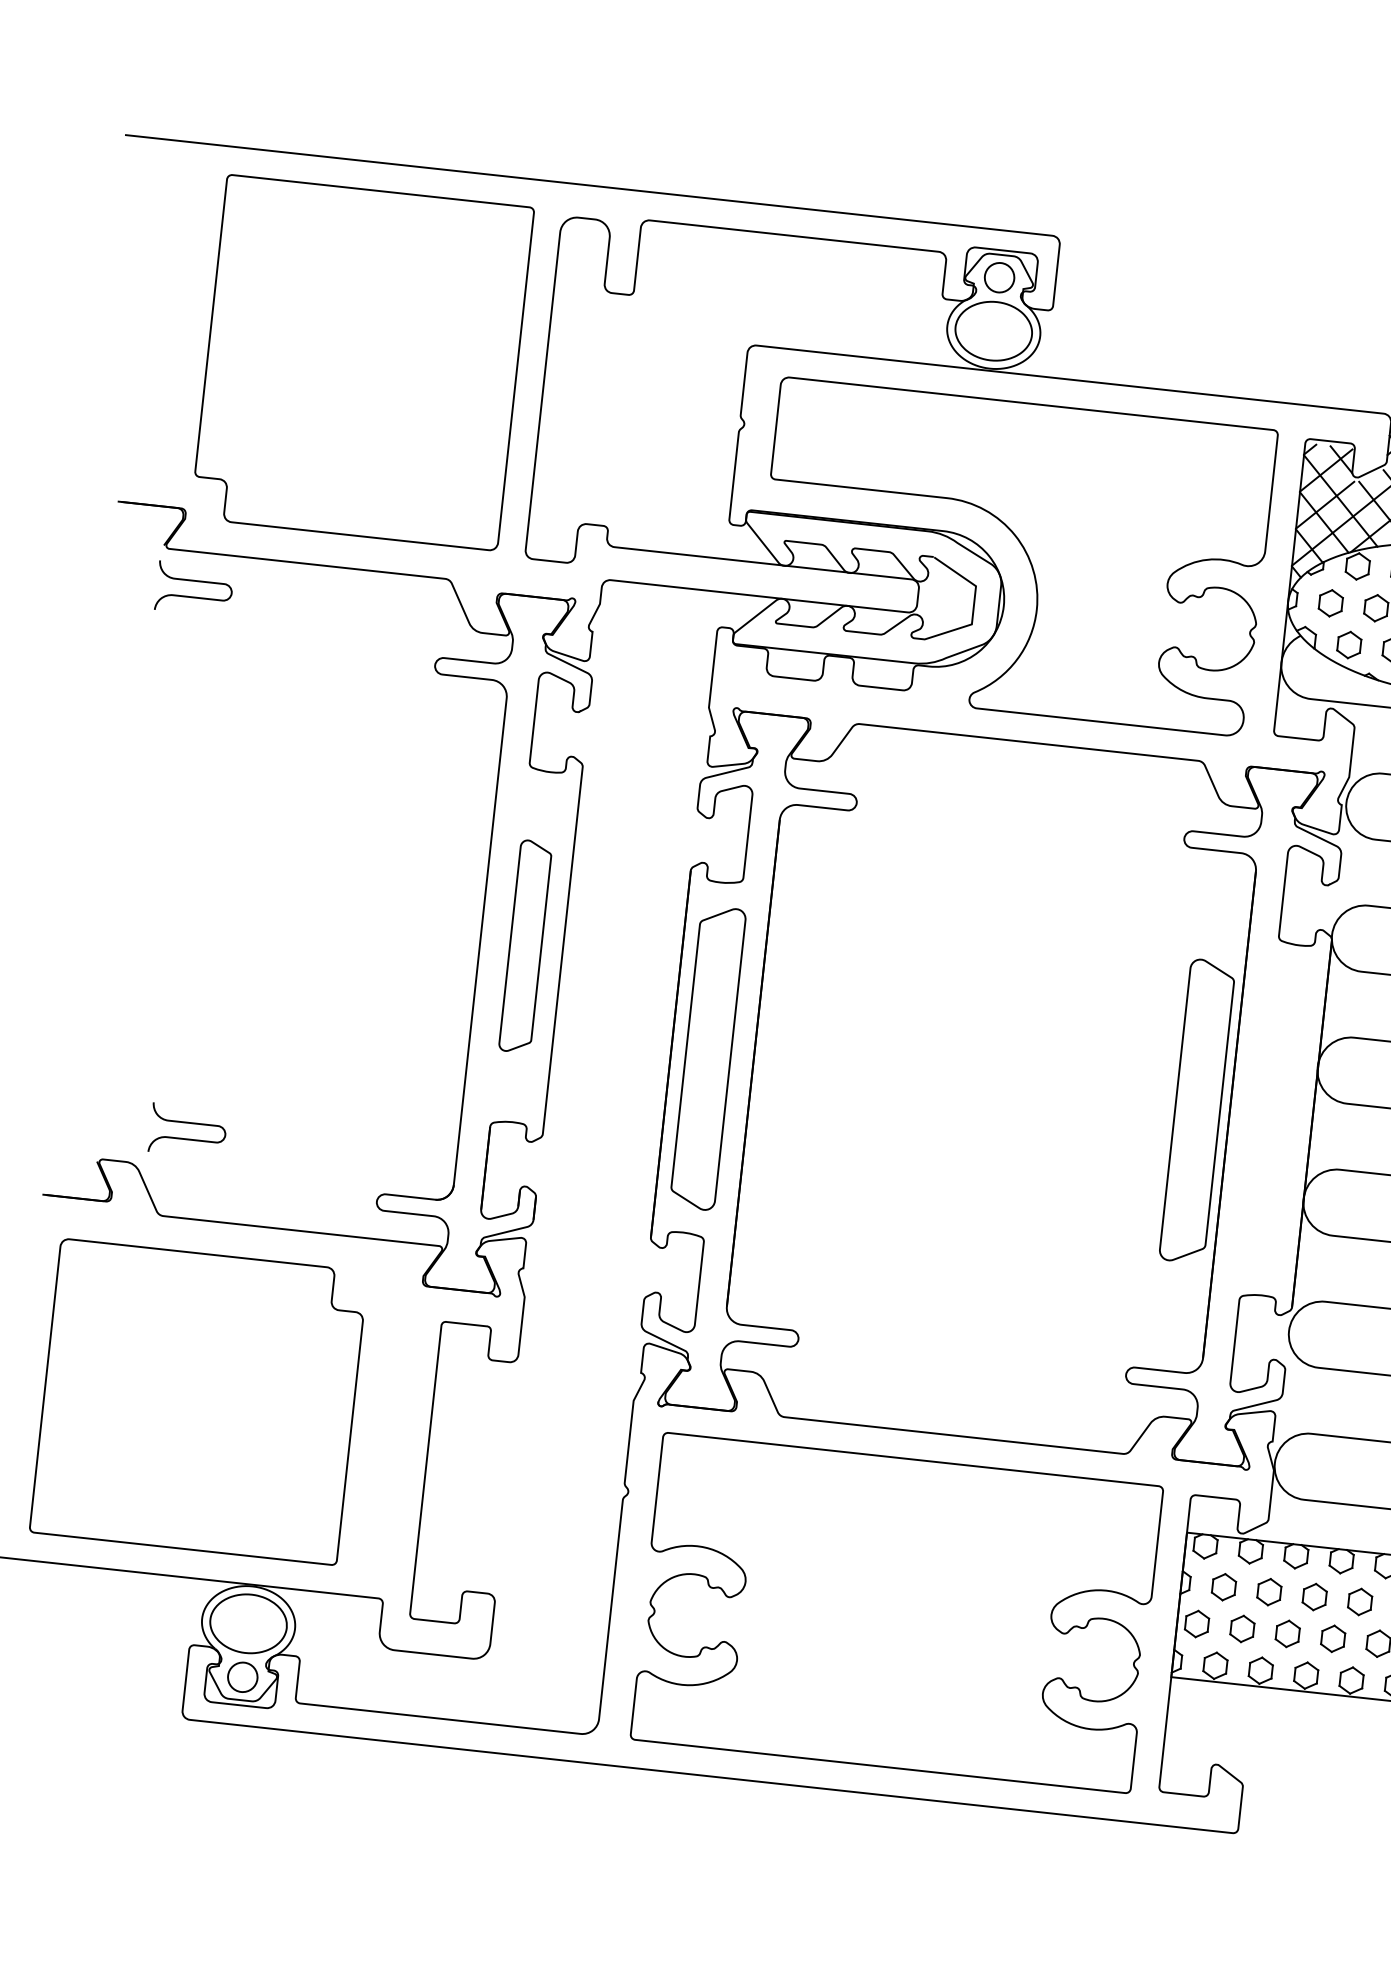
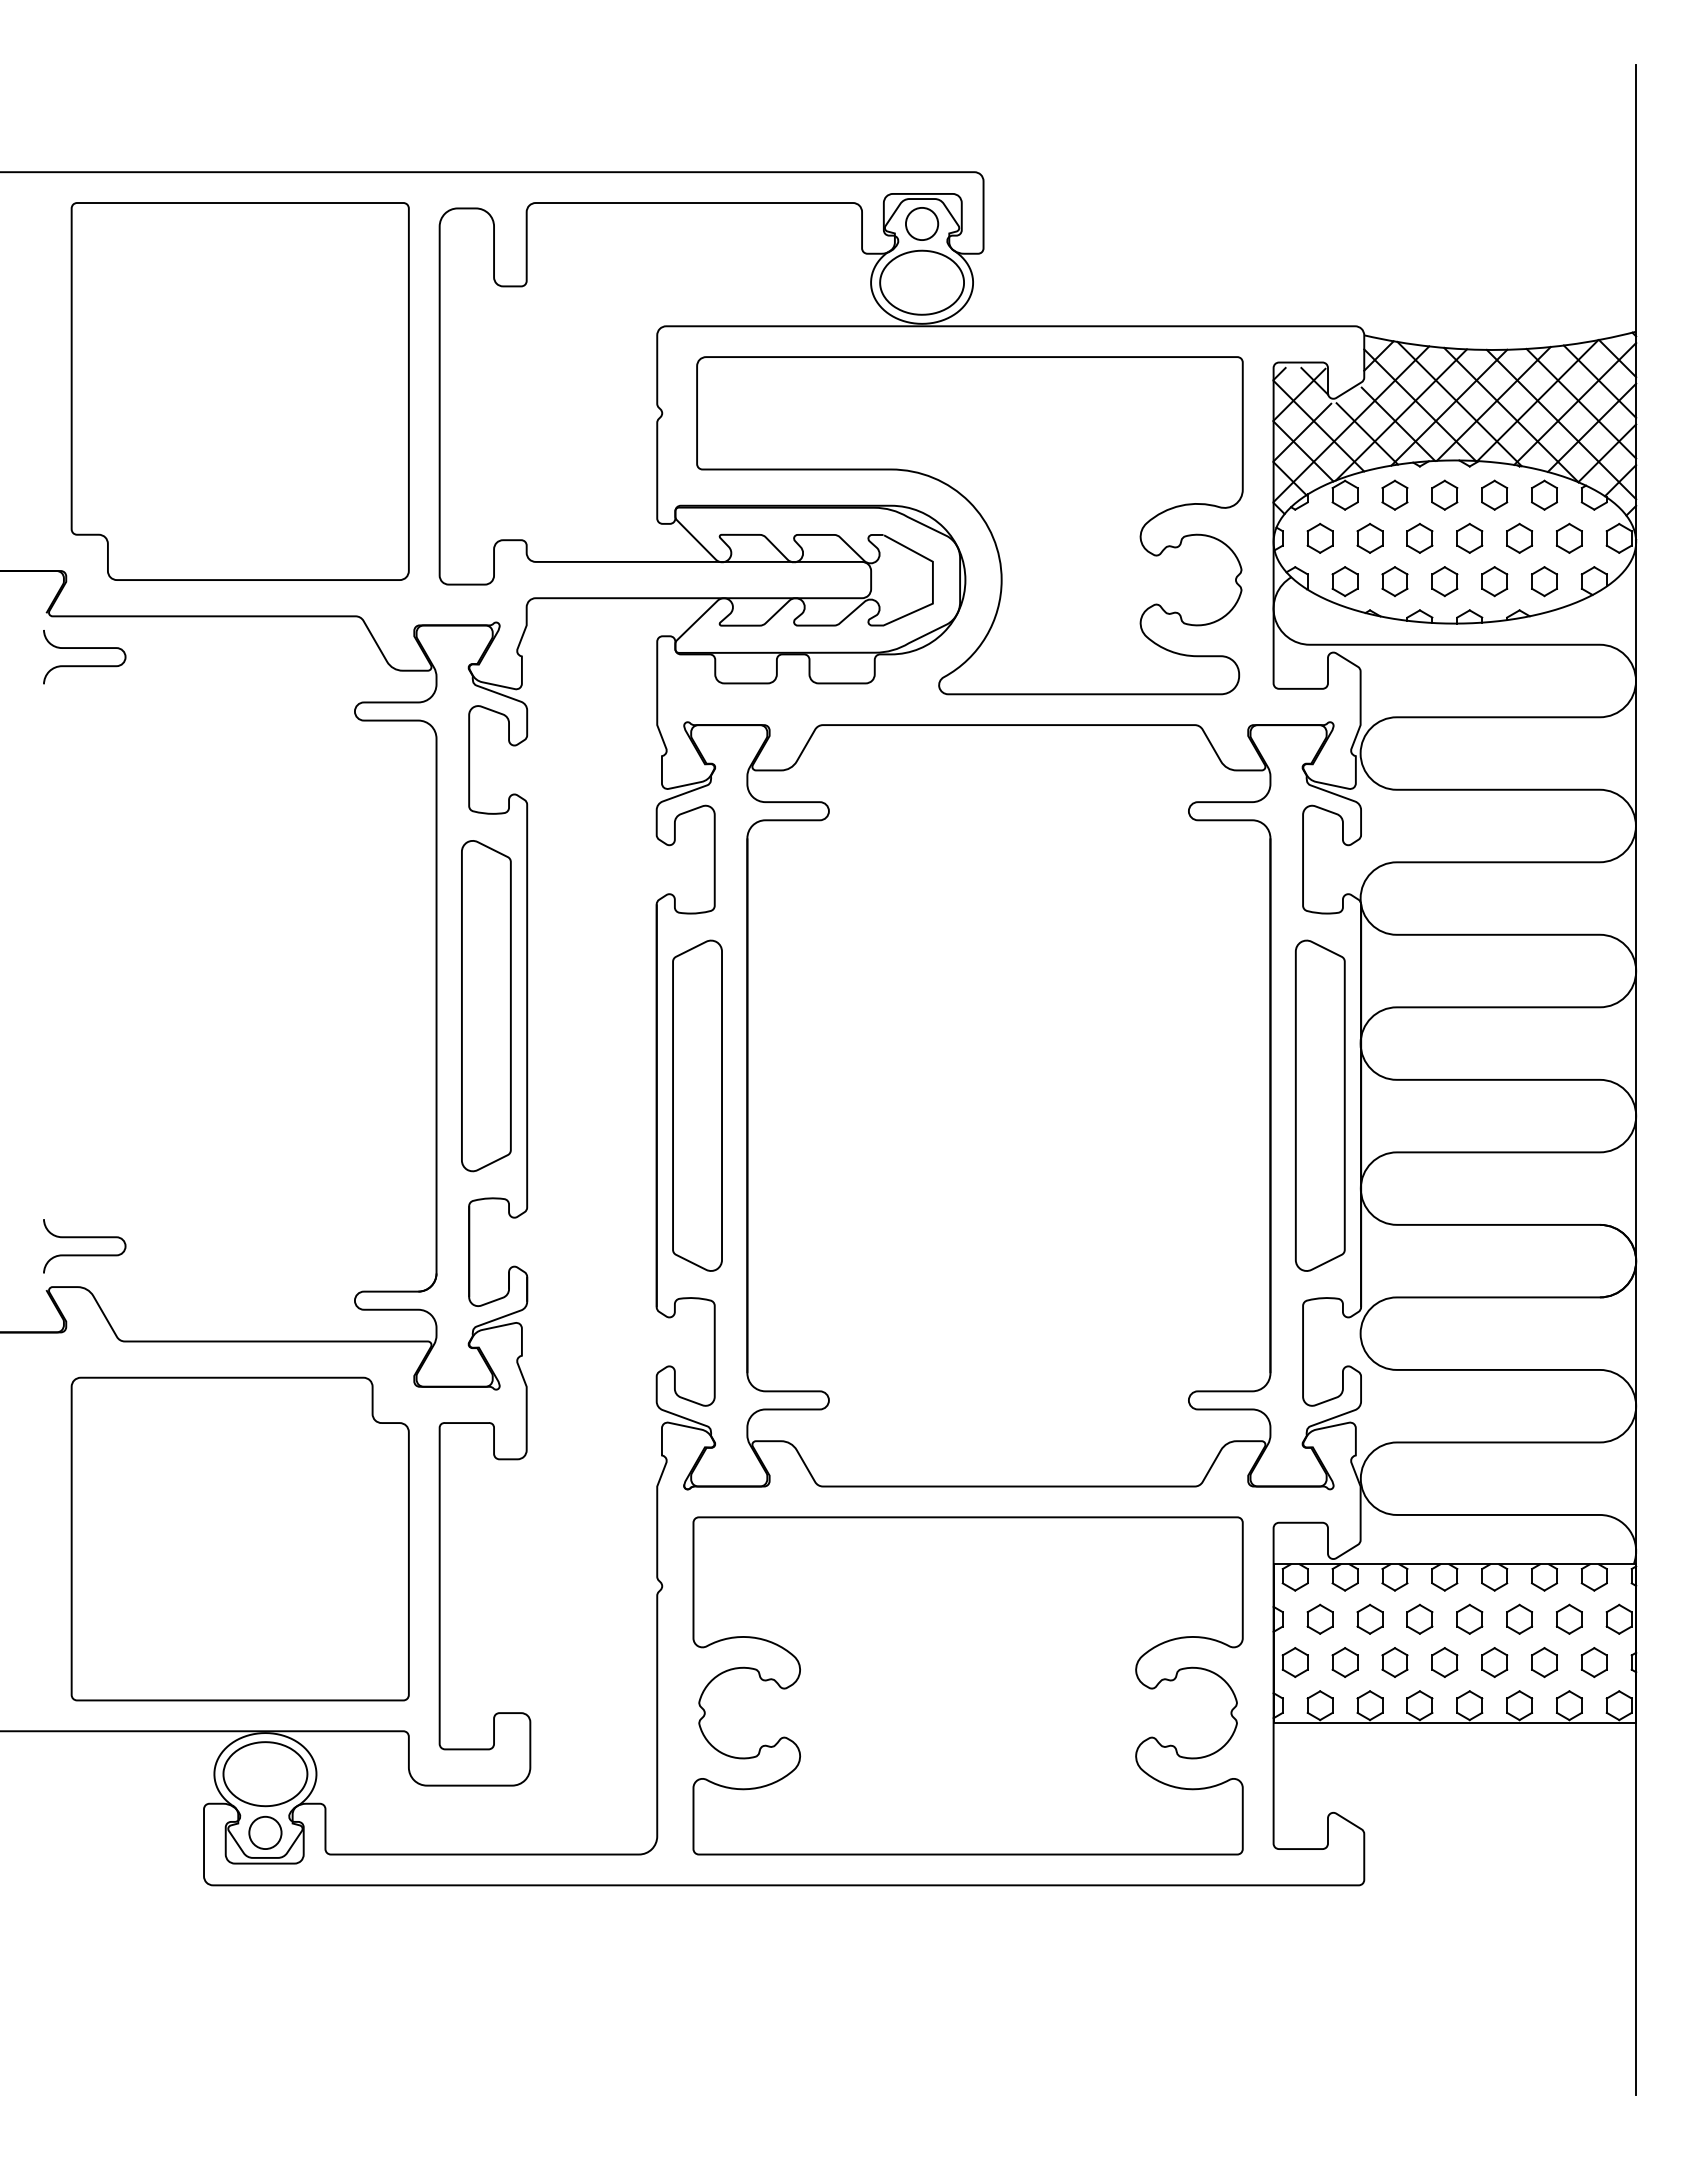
part: (525, 946) -> (486, 1006), size x1.43
part: (1197, 1111) -> (1320, 1105), moved
curve: (188, 1124) -> (84, 1238), moved
part: (198, 1401) -> (239, 1538), moved

